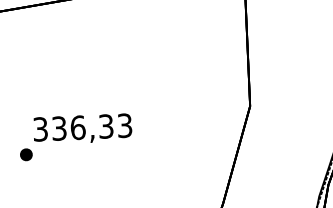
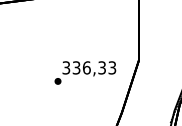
text: (76, 136) -> (85, 72), moved

